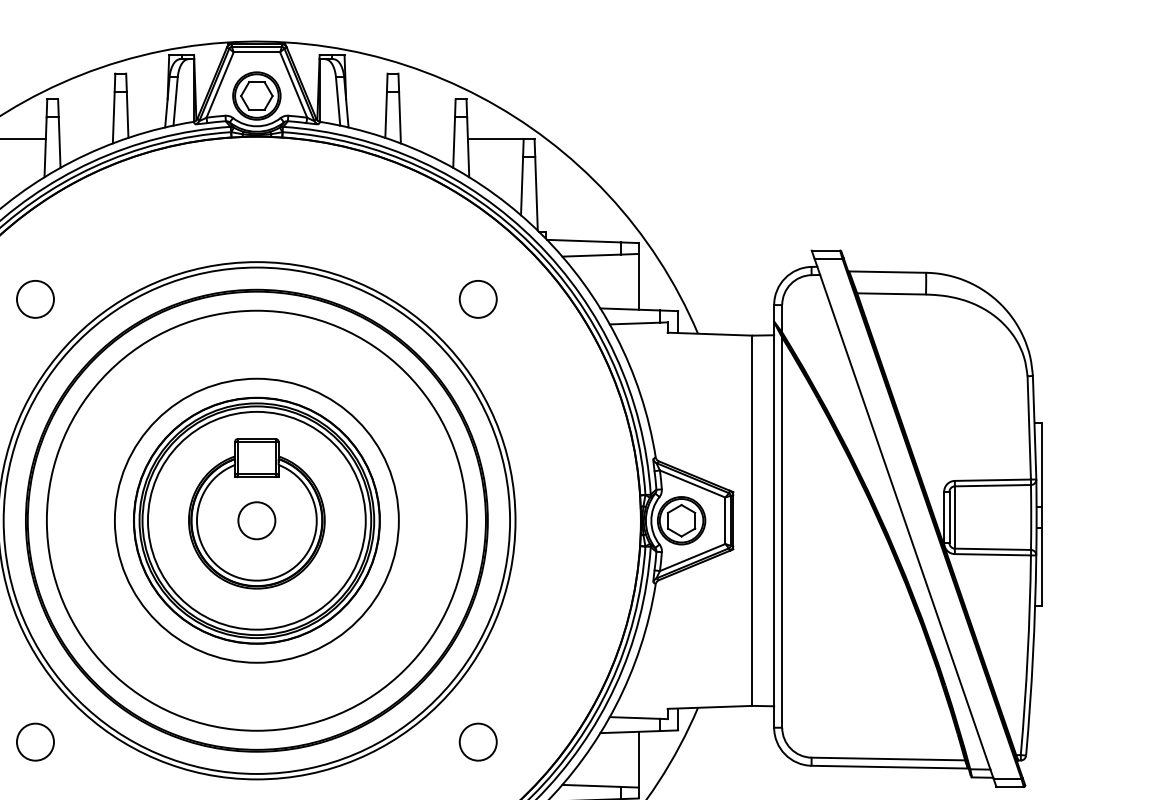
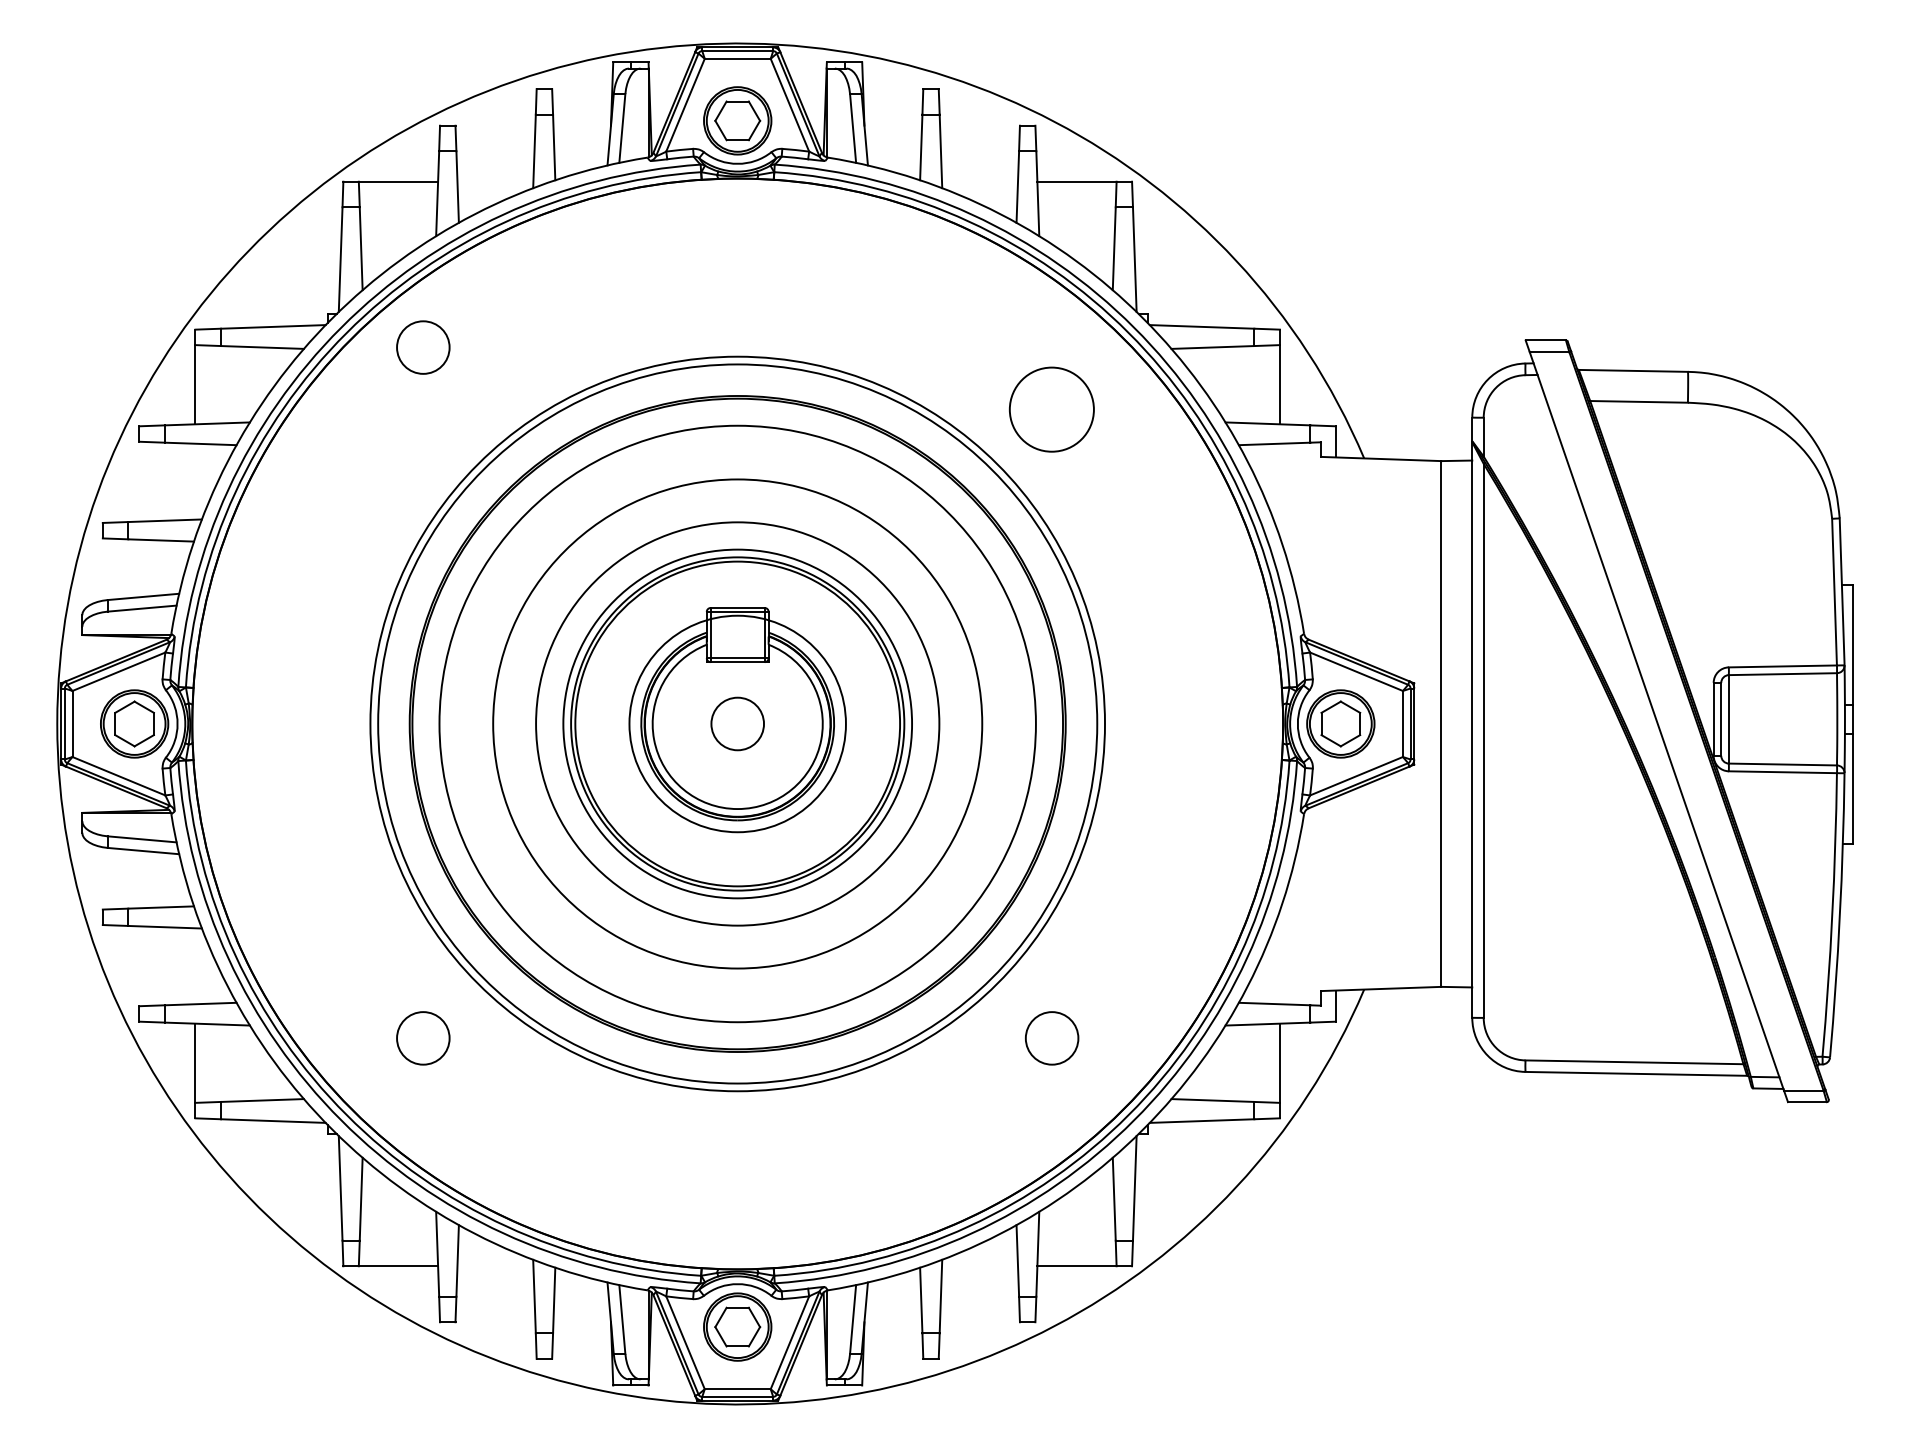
circle: (35, 299) -> (423, 347), moved
circle: (478, 299) -> (1052, 409), size x1.6
circle: (256, 520) -> (737, 723), size x0.7
circle: (256, 520) -> (737, 723), size x1.4

